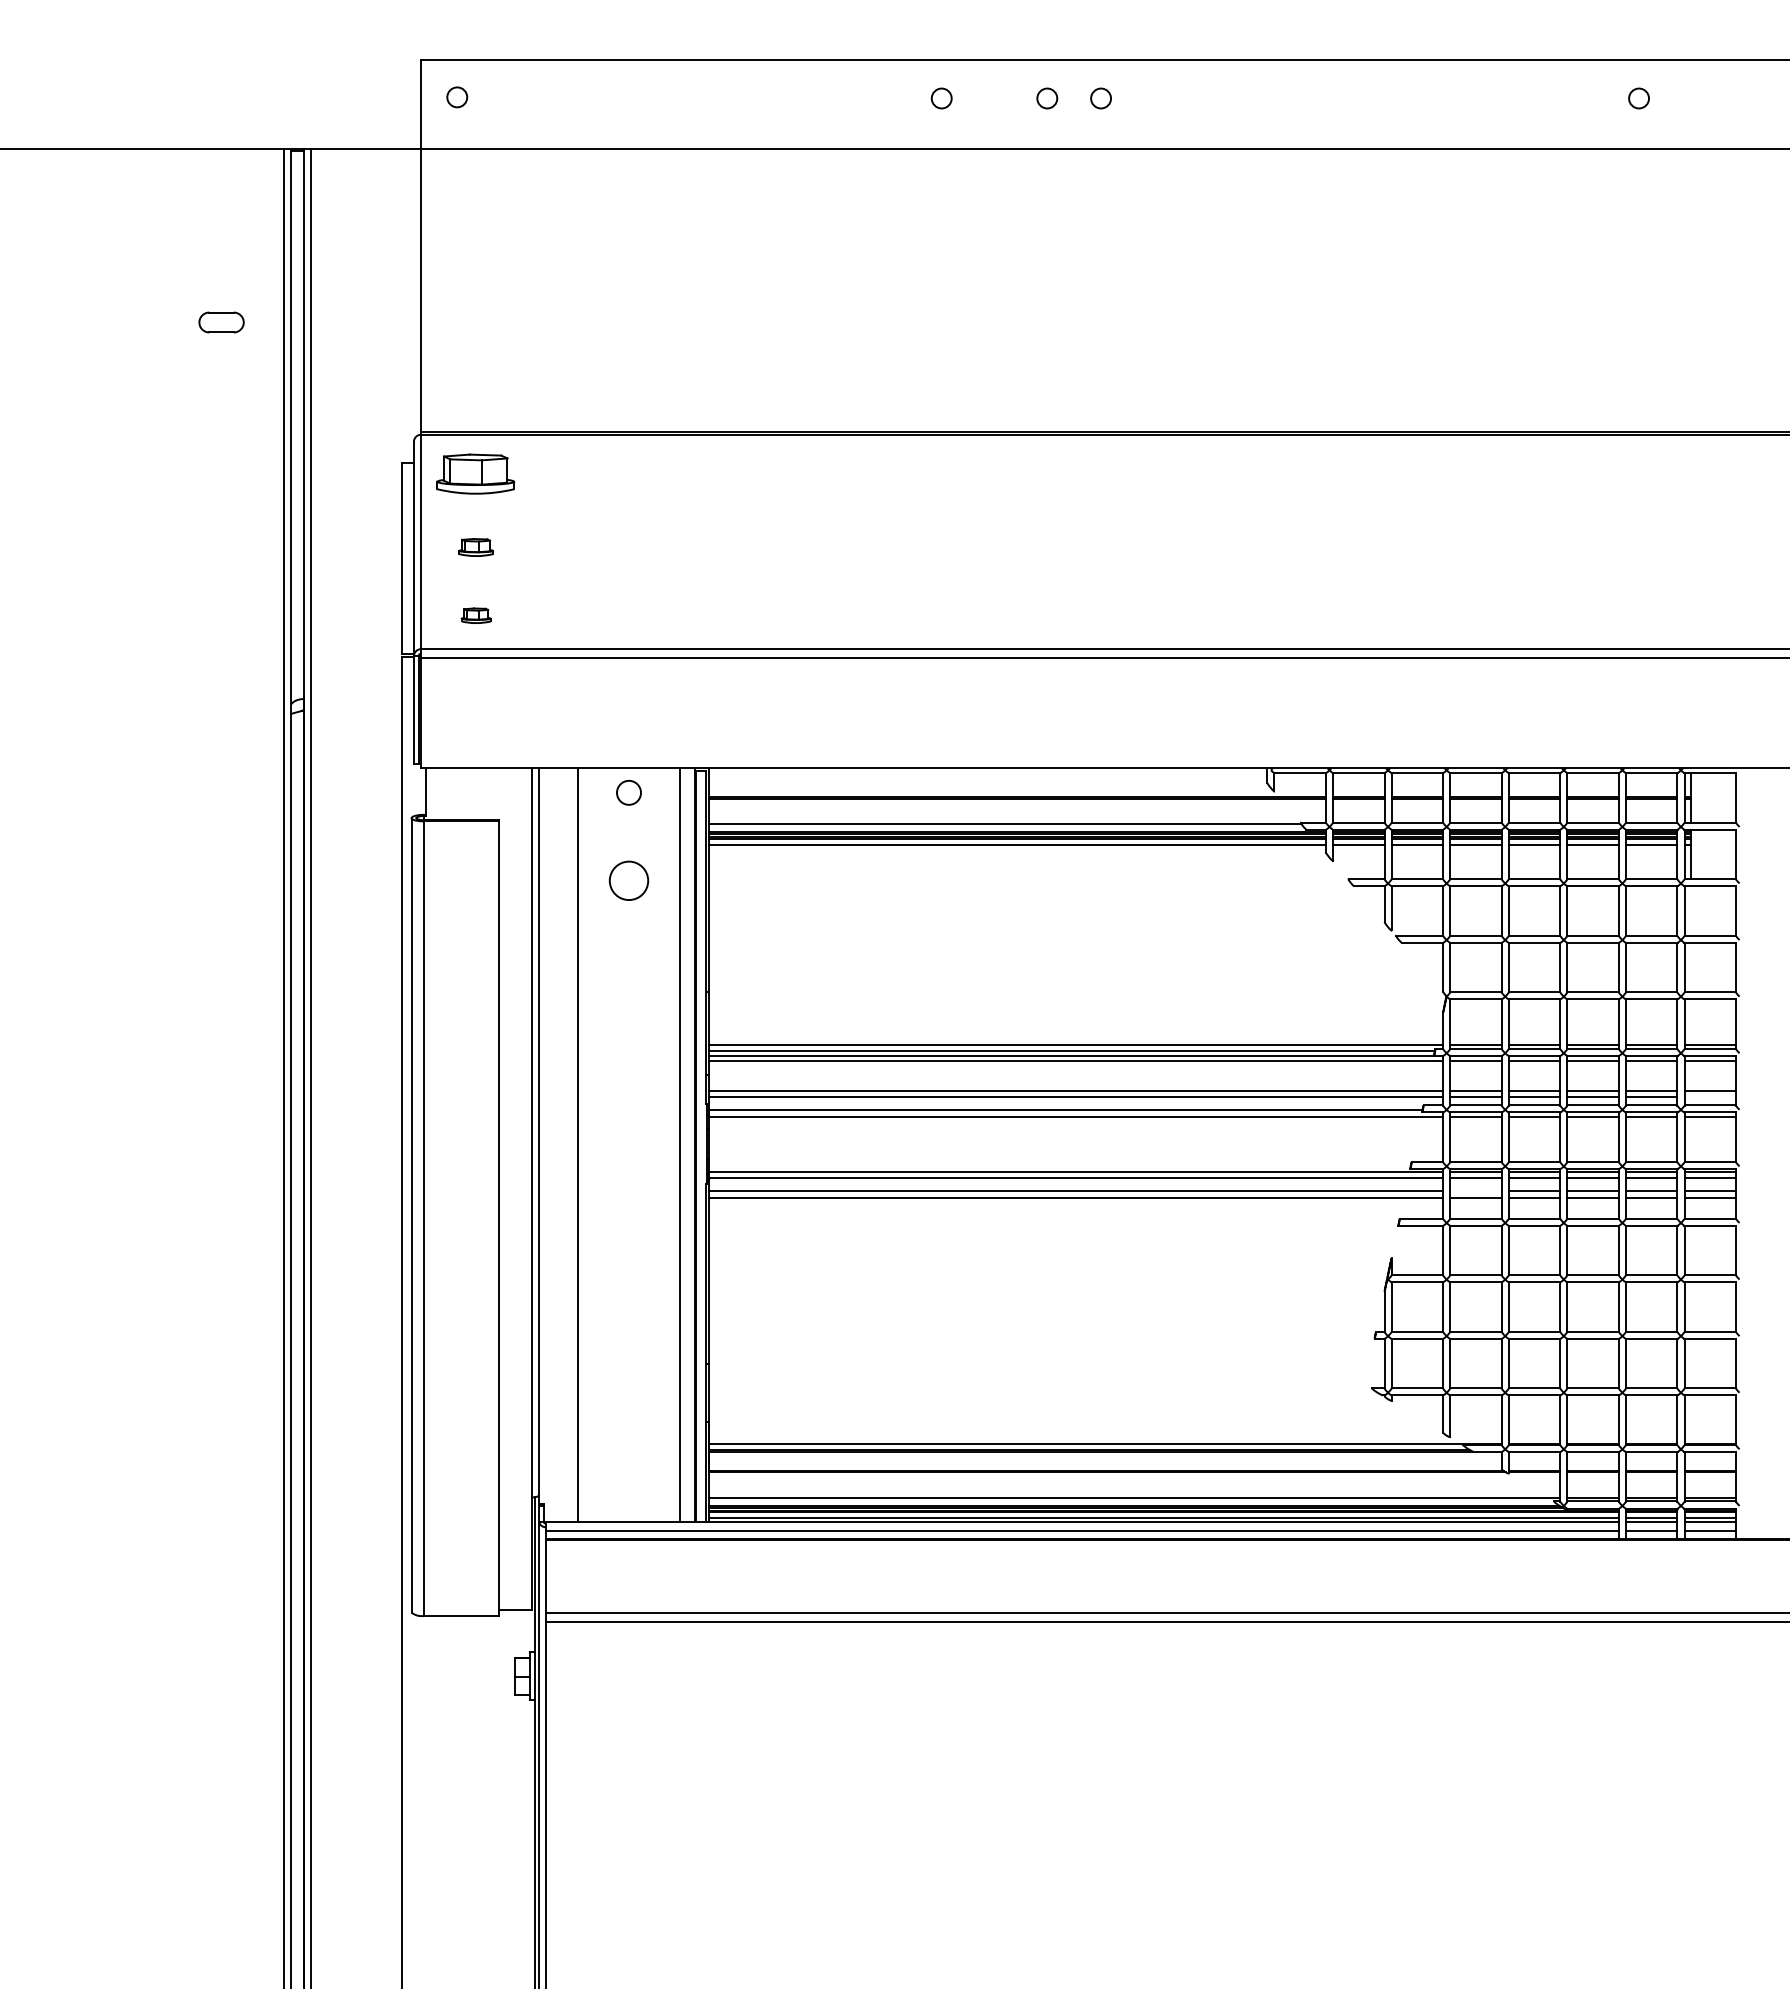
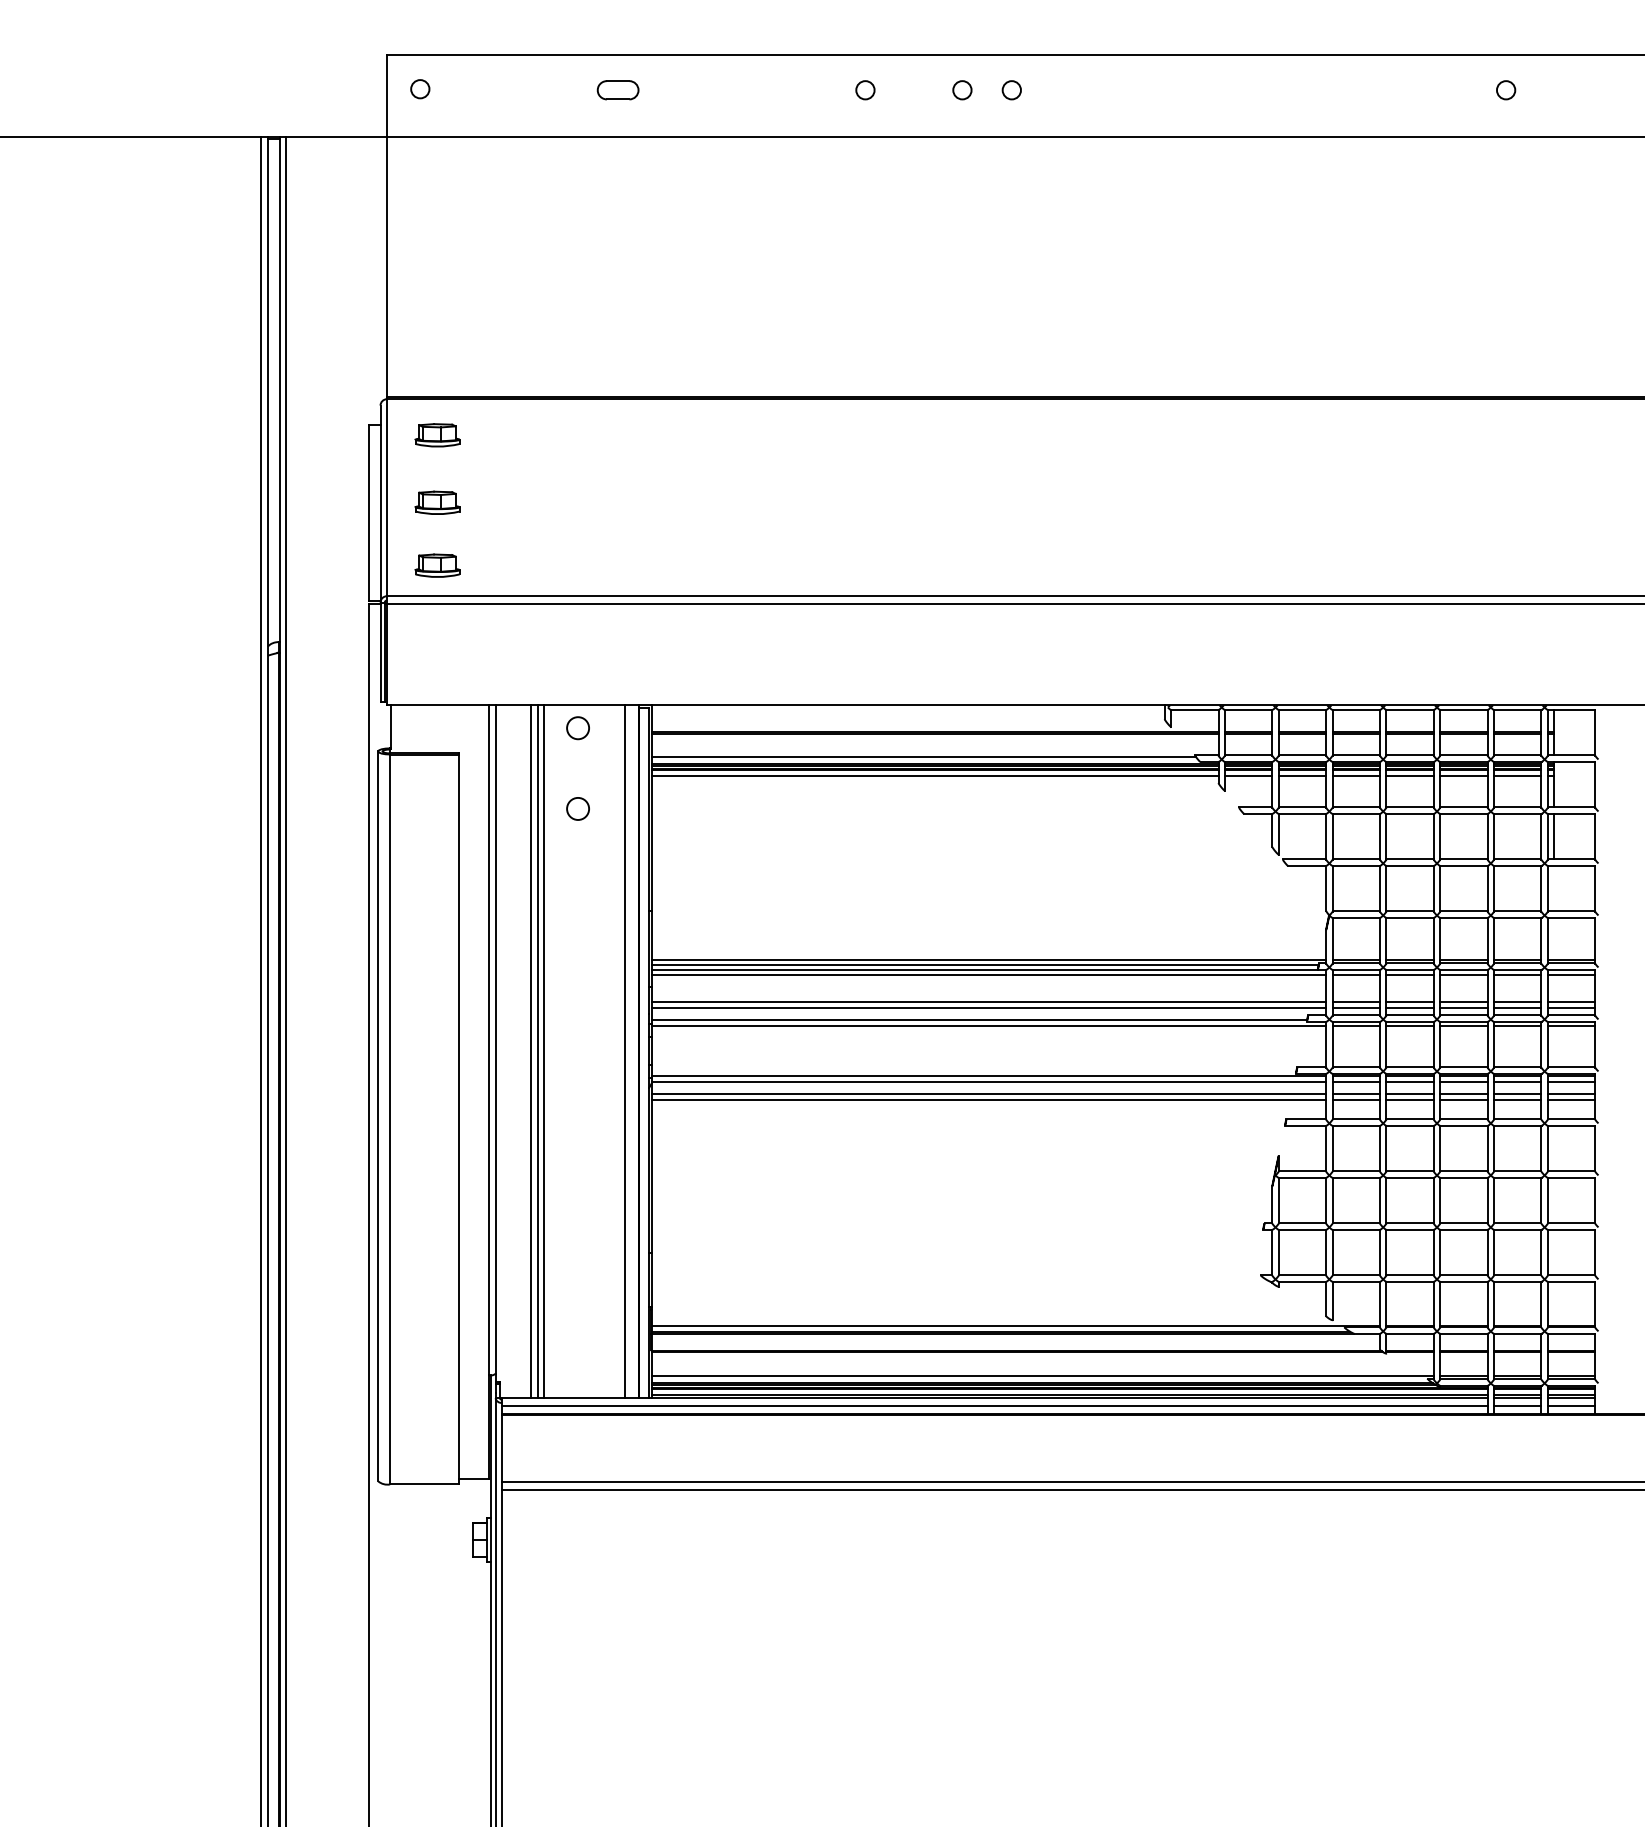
part: (221, 322) -> (618, 90), moved
part: (476, 473) -> (437, 434), size x0.62
part: (476, 547) -> (437, 502), size x1.43
part: (476, 615) -> (437, 565), size x1.67
circle: (628, 880) -> (577, 808), size x0.62
line: (1690, 910) -> (1553, 836), added
line: (1710, 1097) -> (1571, 1008), added
line: (585, 1144) -> (538, 1051), added
line: (592, 1144) -> (544, 1051), added
line: (1475, 1191) -> (1355, 1094), added

